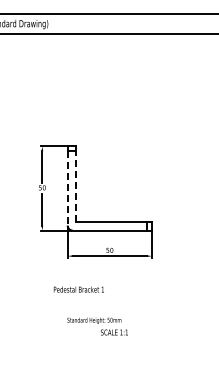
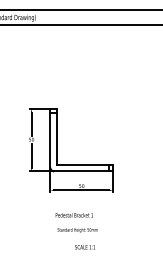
line: (76, 186) -> (56, 138), dashed -> solid
line: (67, 188) -> (50, 140), dashed -> solid
text: (78, 289) -> (74, 215), moved
text: (94, 320) -> (77, 230), moved

